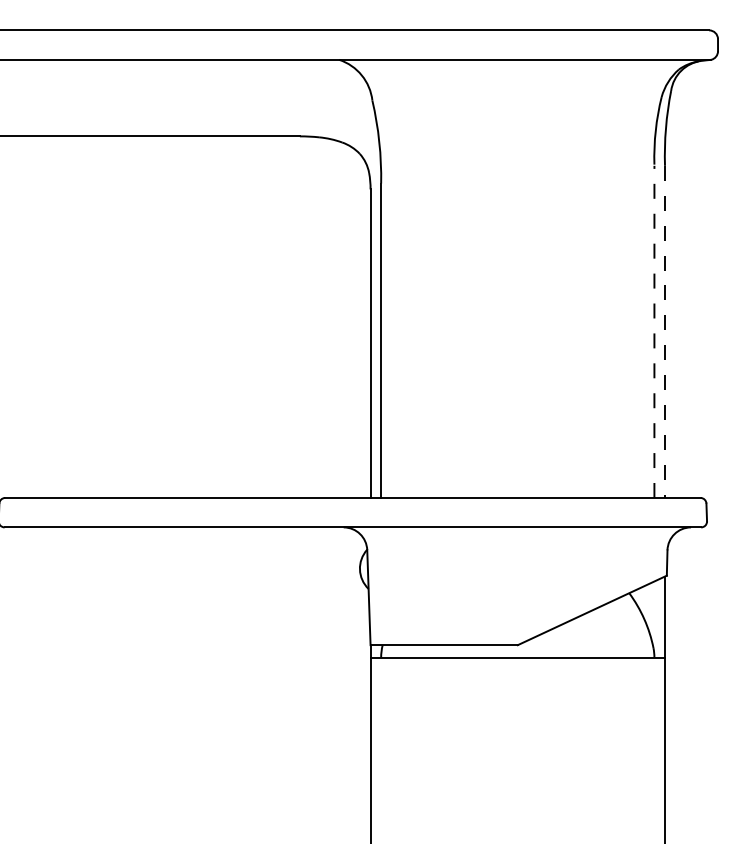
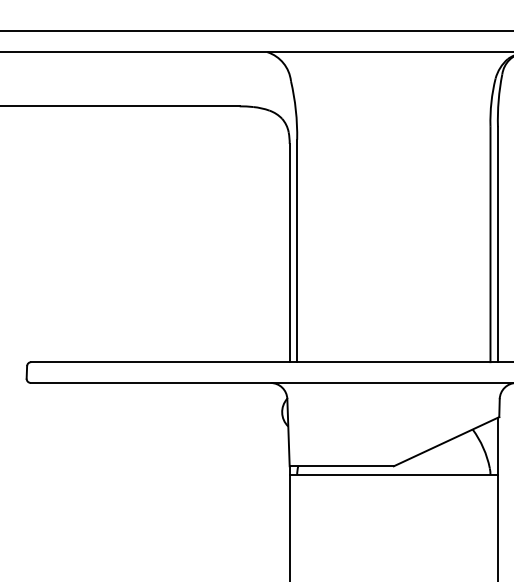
line: (654, 331) -> (490, 244), dashed -> solid
line: (665, 332) -> (498, 245), dashed -> solid

